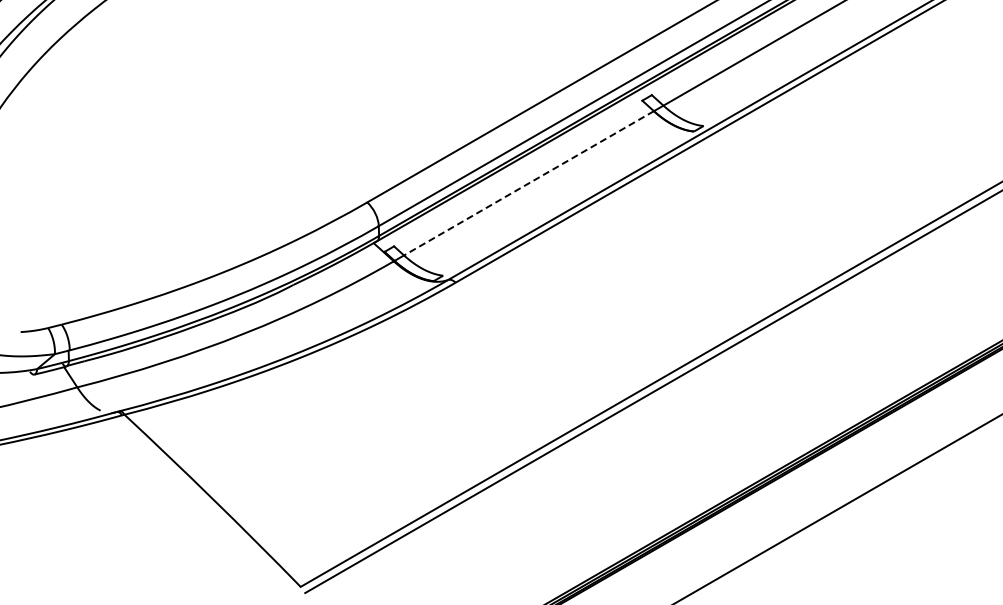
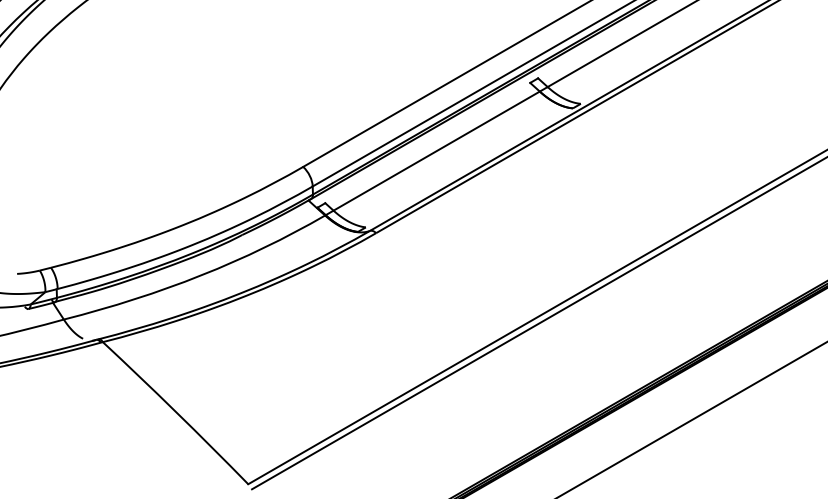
line: (528, 183) -> (436, 151), dashed -> solid

